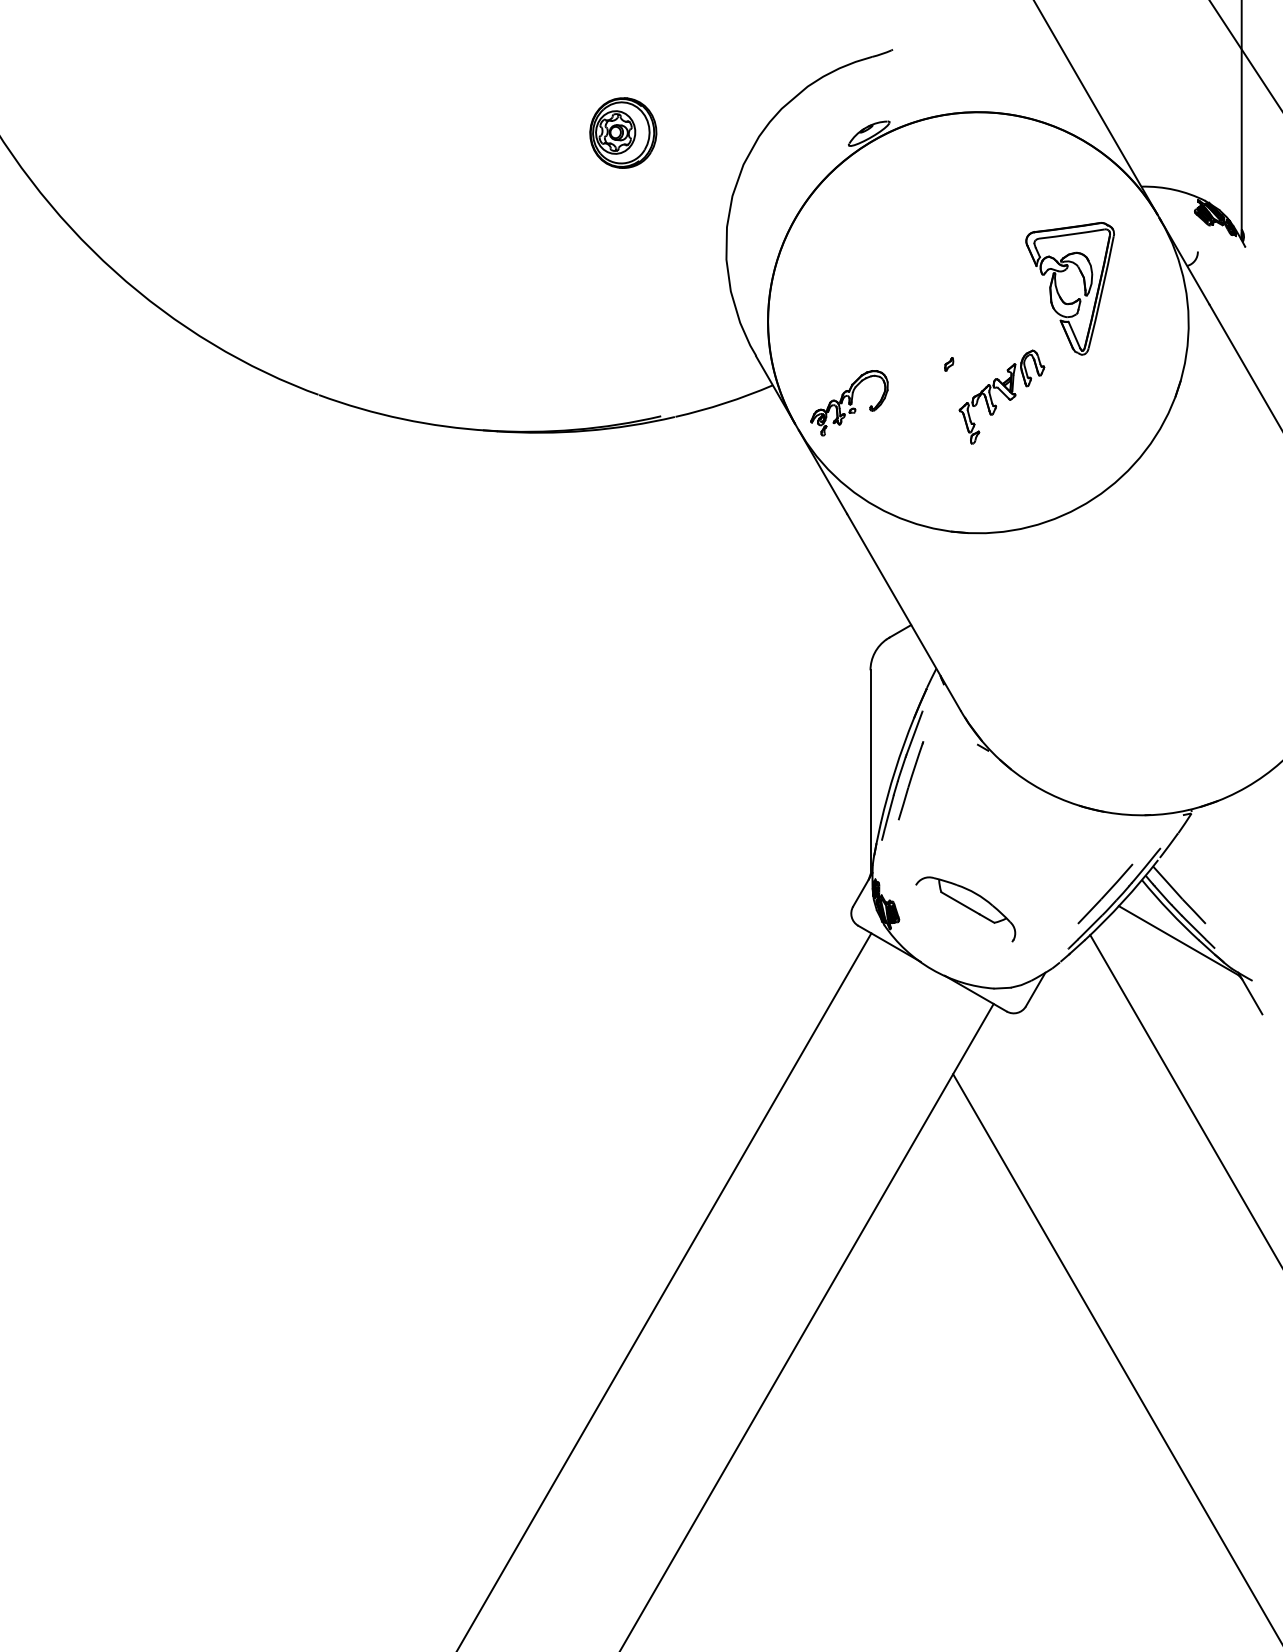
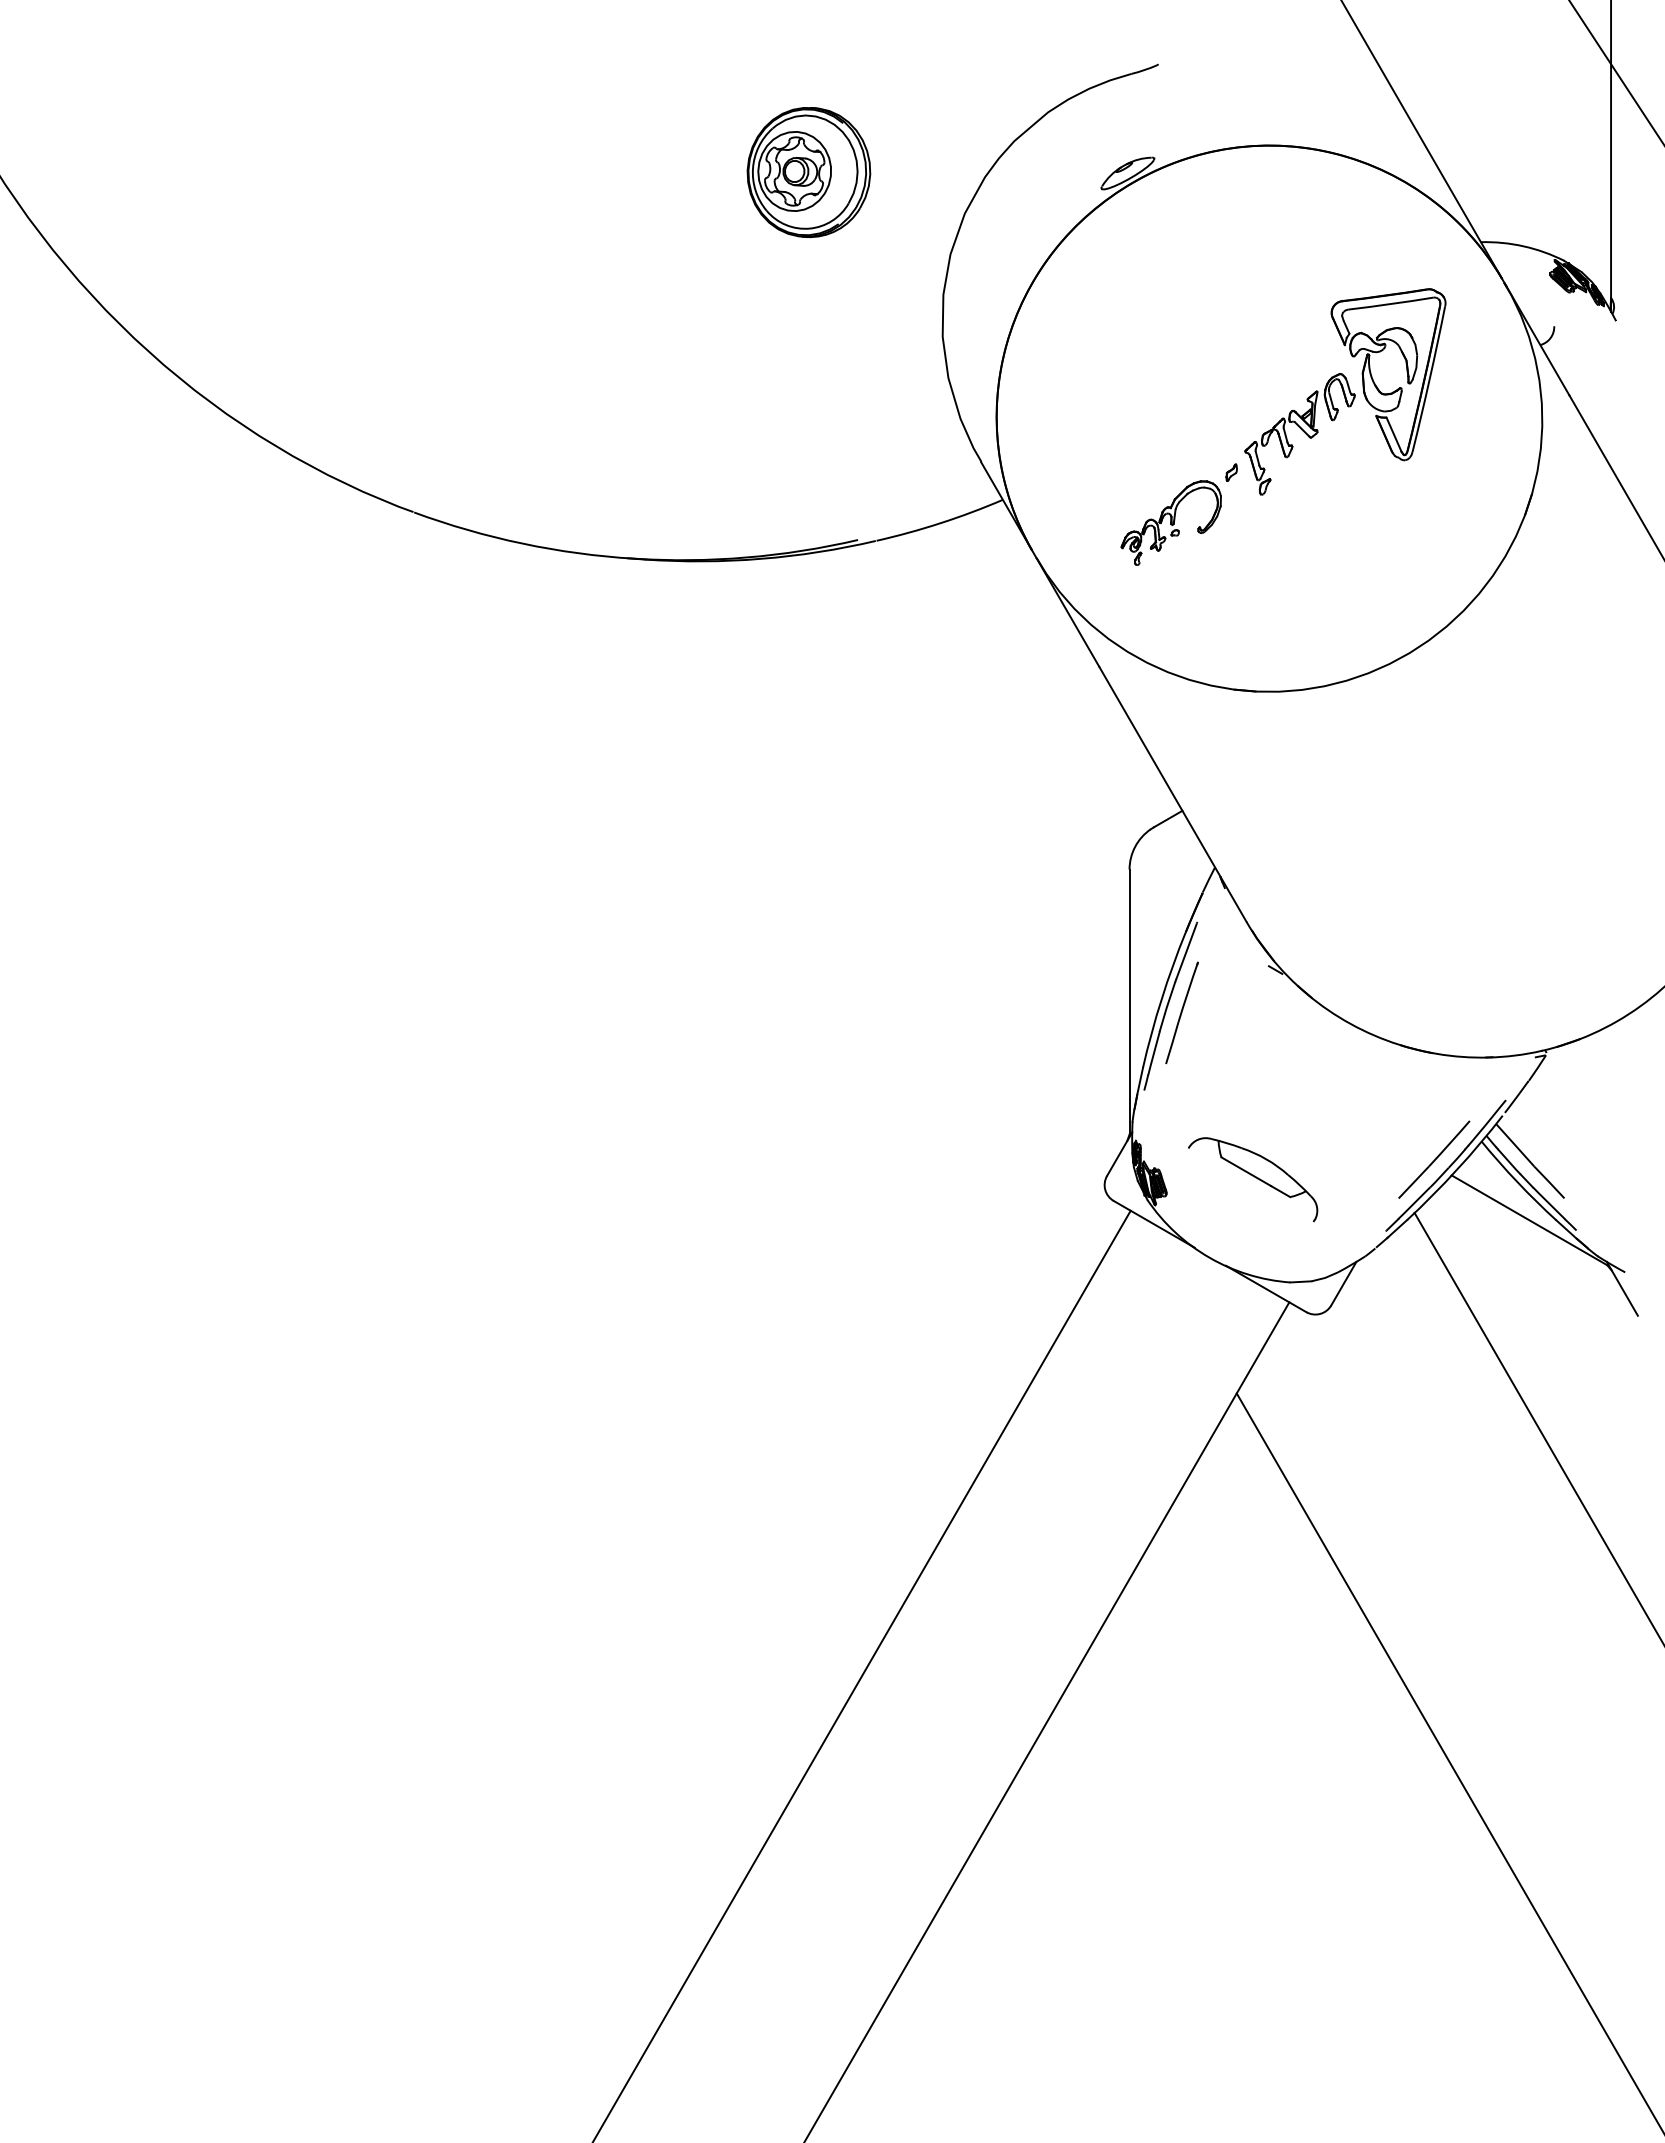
part: (622, 132) -> (808, 172), size x1.43
part: (1001, 397) -> (1299, 434), moved
part: (848, 402) -> (1170, 522), moved

